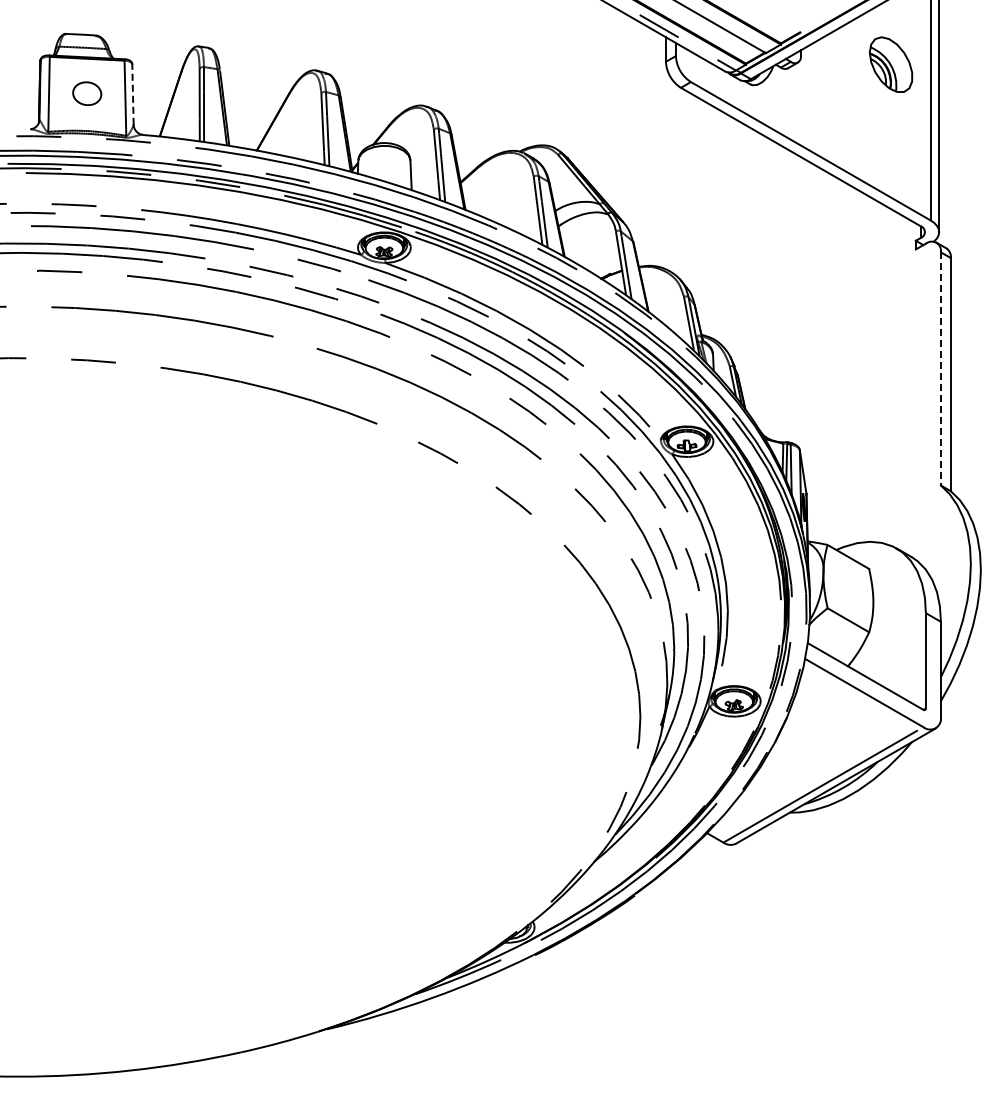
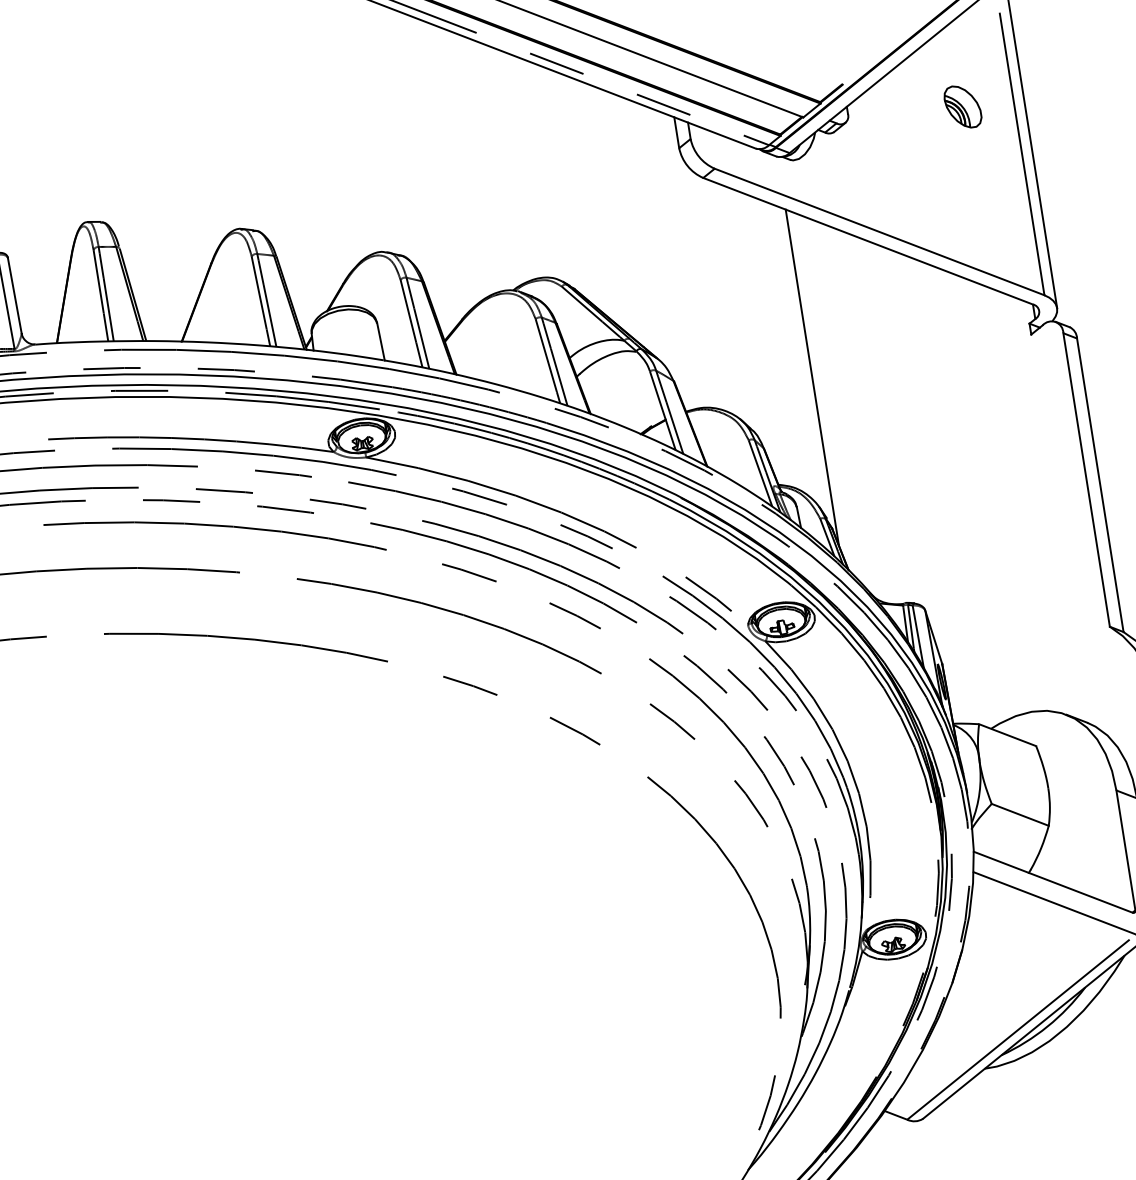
part: (890, 64) -> (962, 106), size x0.62
line: (132, 94) -> (14, 295), dashed -> solid
line: (740, 255) -> (811, 377), added
line: (940, 368) -> (1086, 479), dashed -> solid

